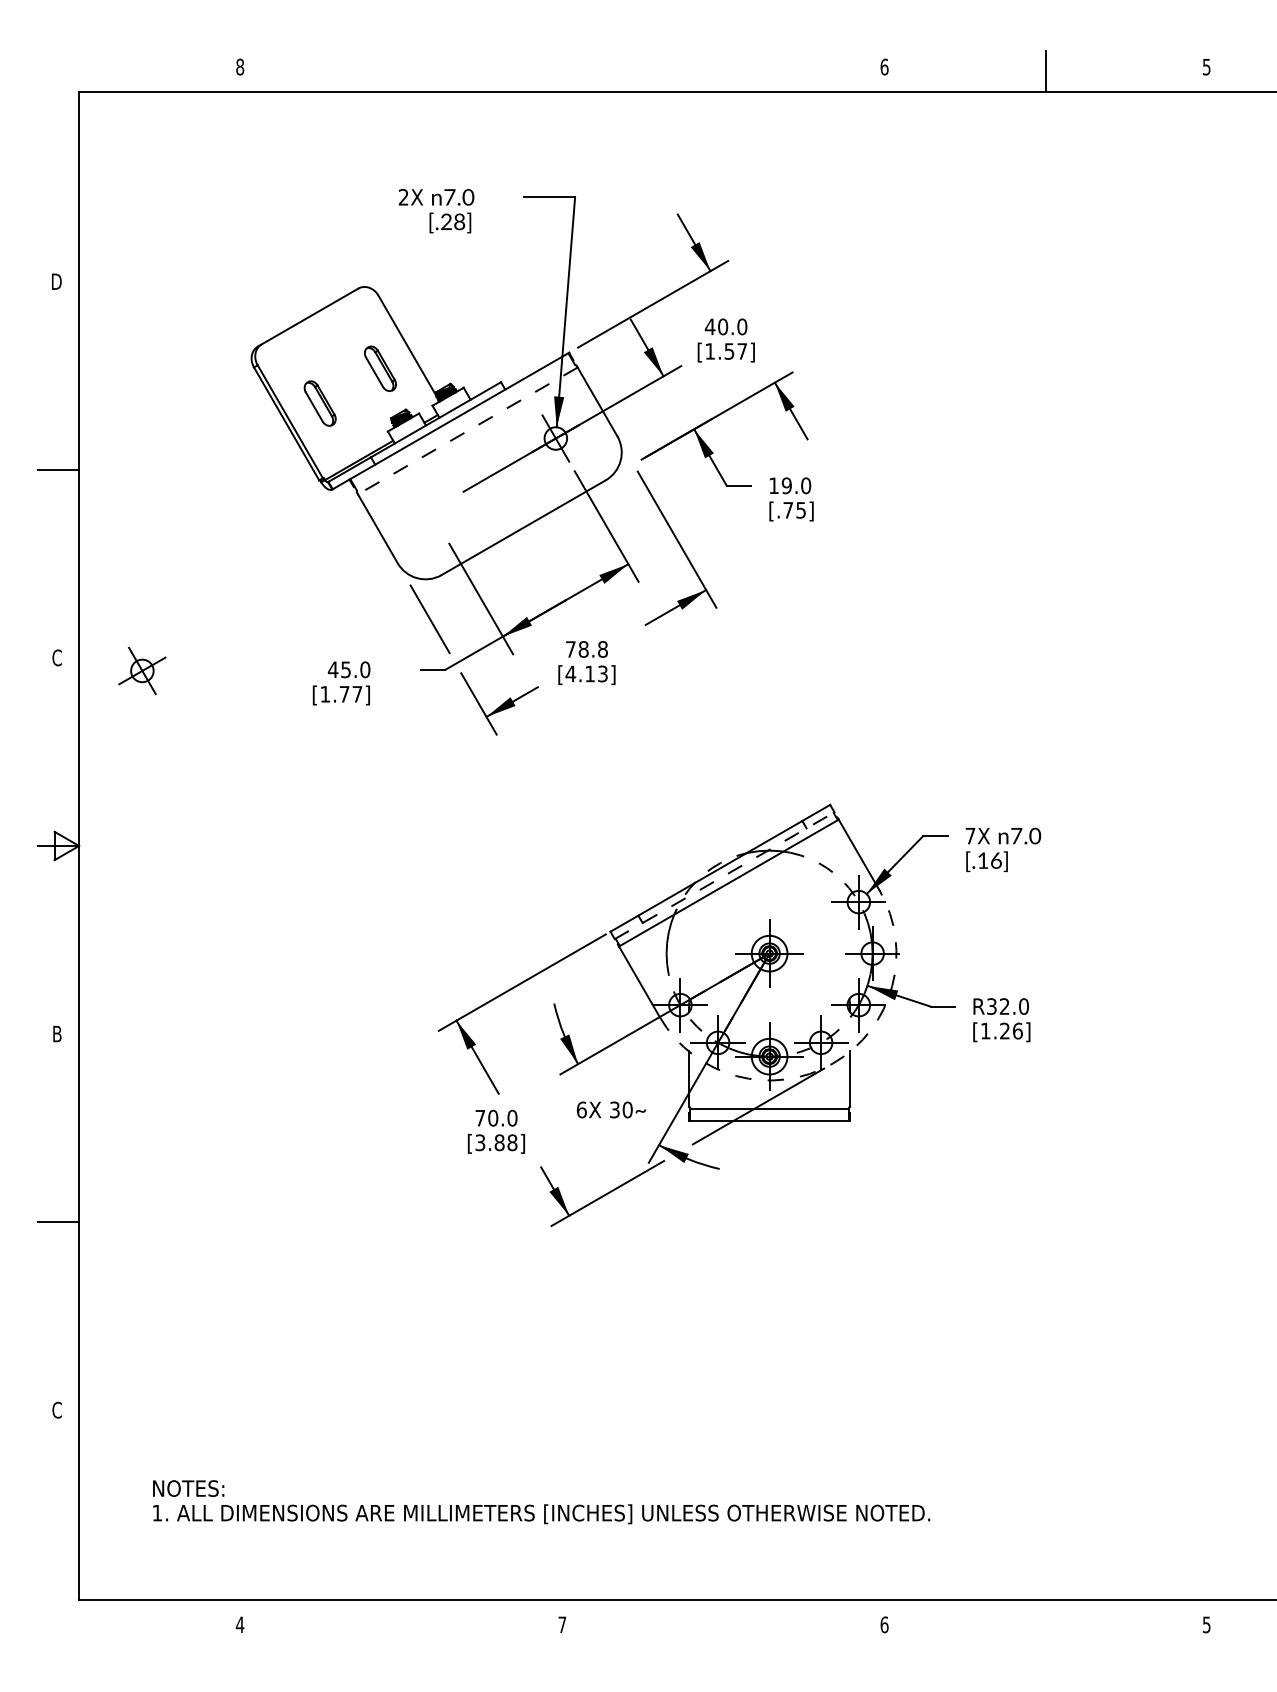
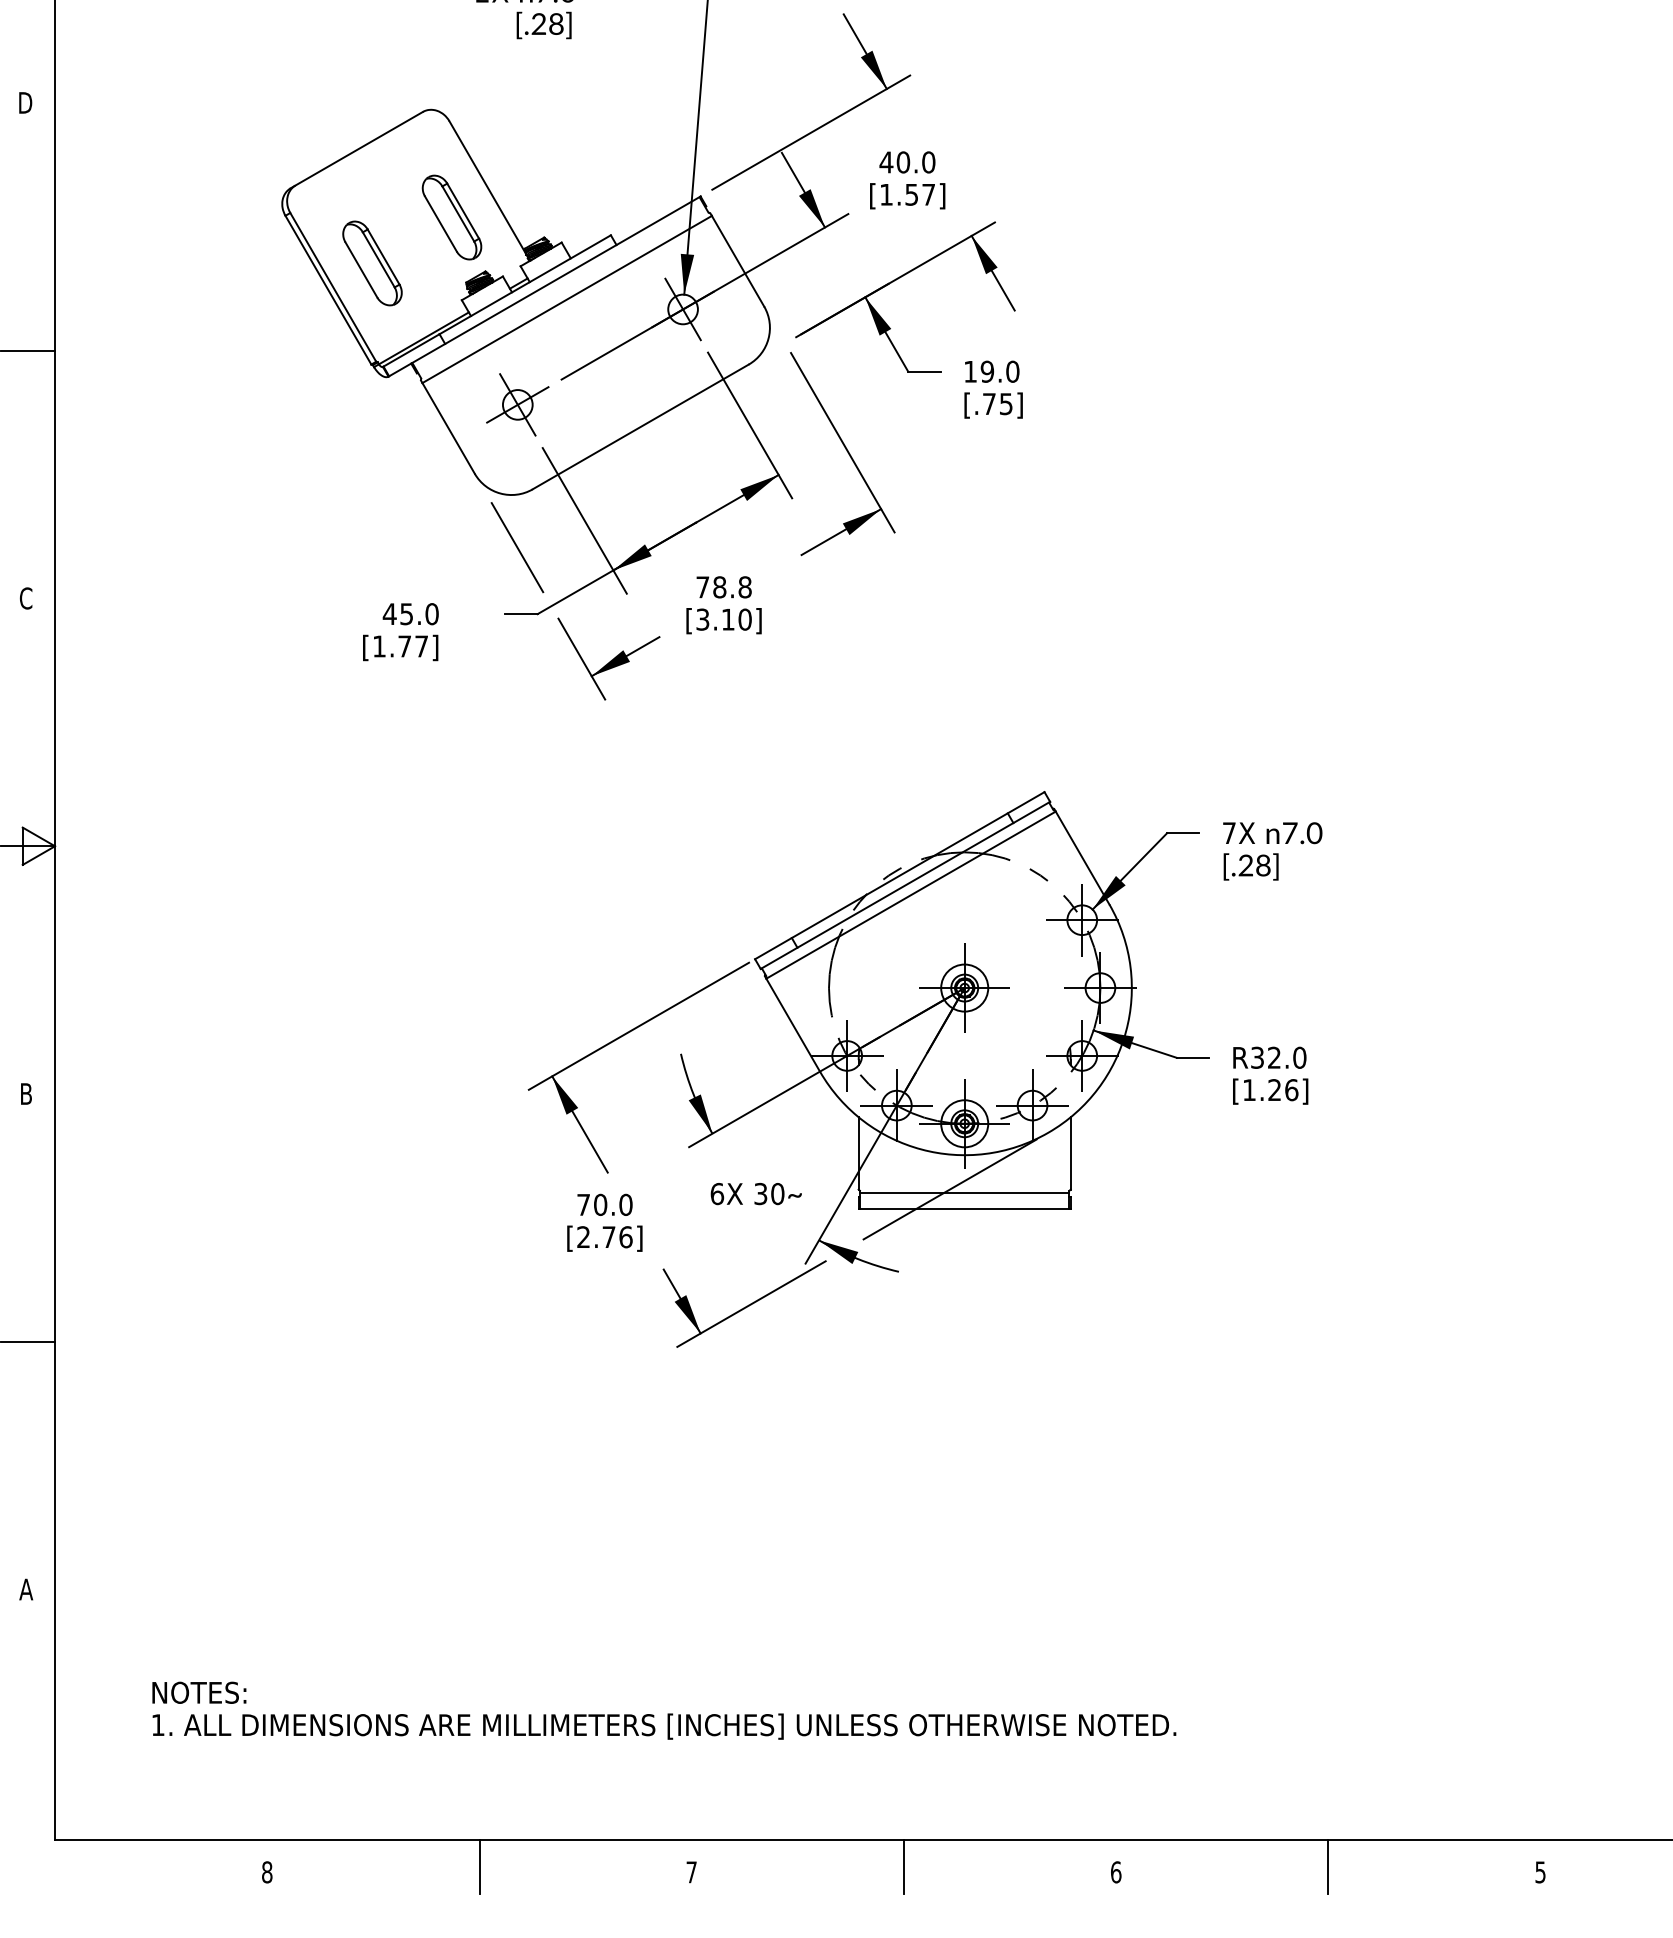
part: (380, 368) -> (452, 217), size x1.43
part: (320, 403) -> (373, 263), size x1.43
line: (467, 430) -> (566, 298), dashed -> solid
part: (142, 670) -> (517, 404), moved
text: (586, 673) -> (723, 619), [4.13] -> [3.10]
text: (989, 860) -> (1254, 865), [.16] -> [.28]
line: (724, 875) -> (905, 885), dashed -> solid
arc: (833, 1063) -> (1048, 1132), dashed -> solid
text: (496, 1142) -> (604, 1236), [3.88] -> [2.76]
text: (57, 1409) -> (26, 1588), C -> A
line: (401, 1620) -> (479, 1866), added
line: (723, 1620) -> (903, 1866), added
line: (1045, 1620) -> (1328, 1866), added
text: (239, 1624) -> (266, 1871), 4 -> 8

